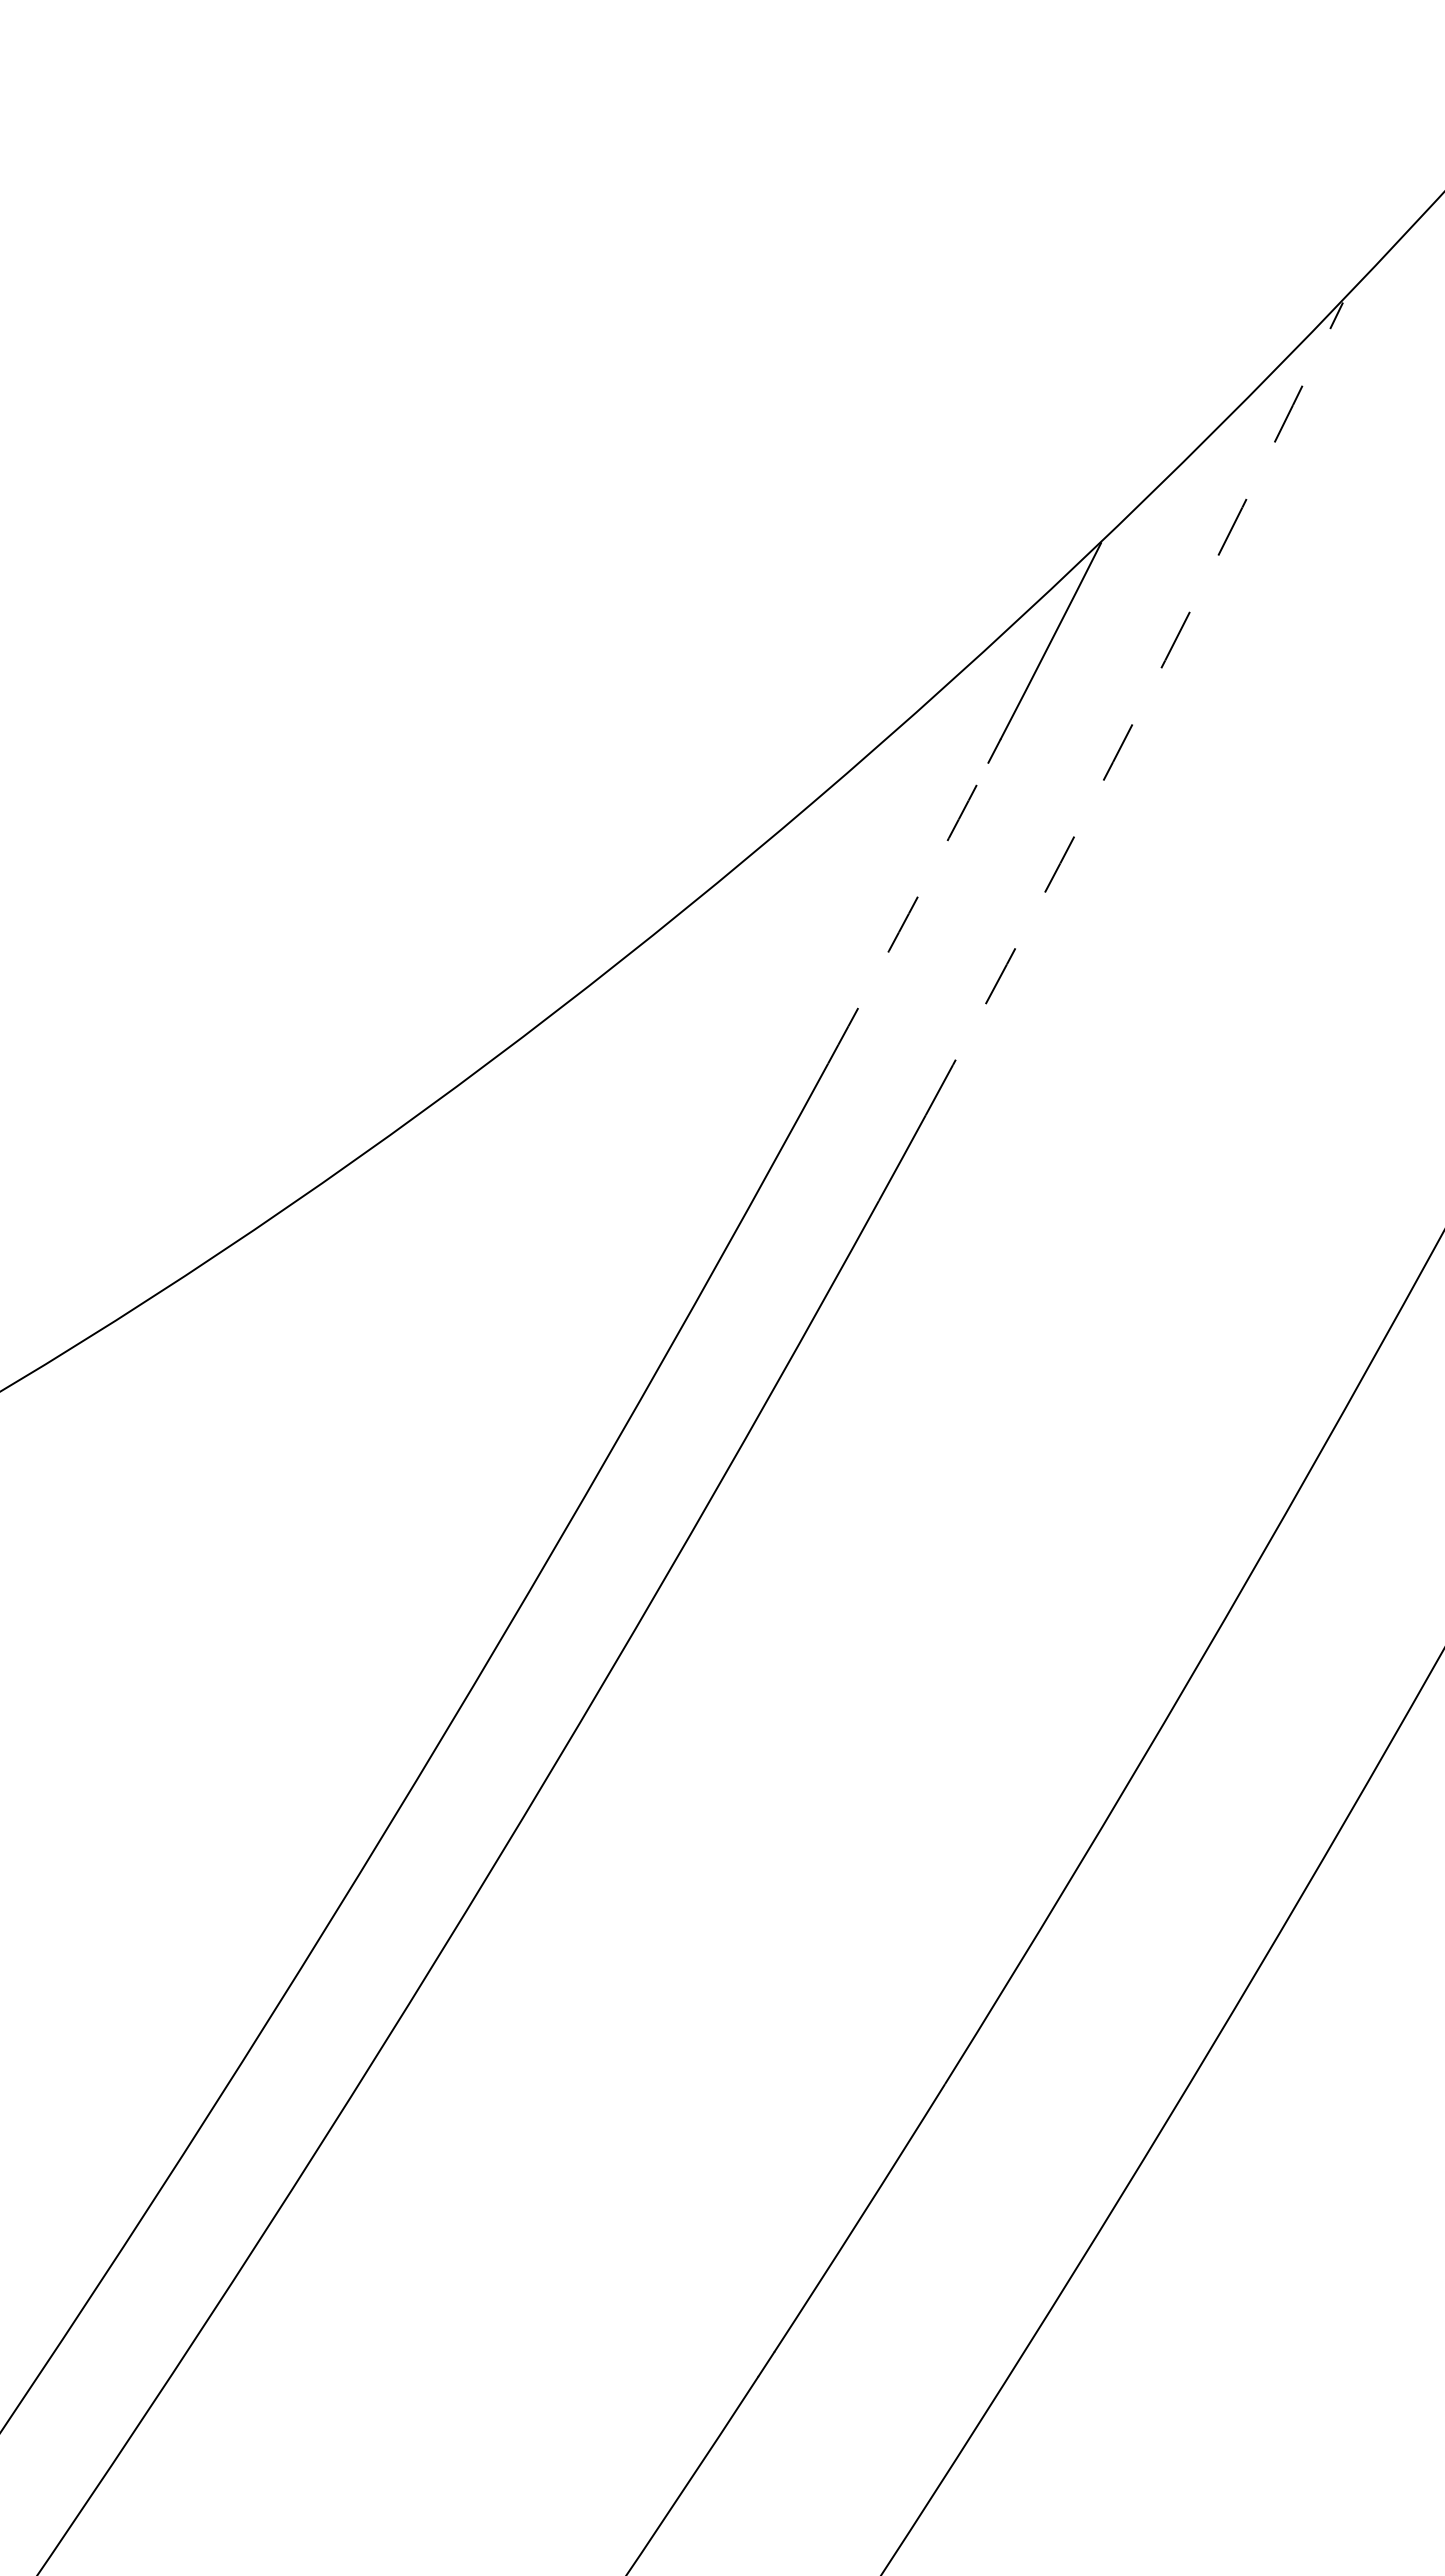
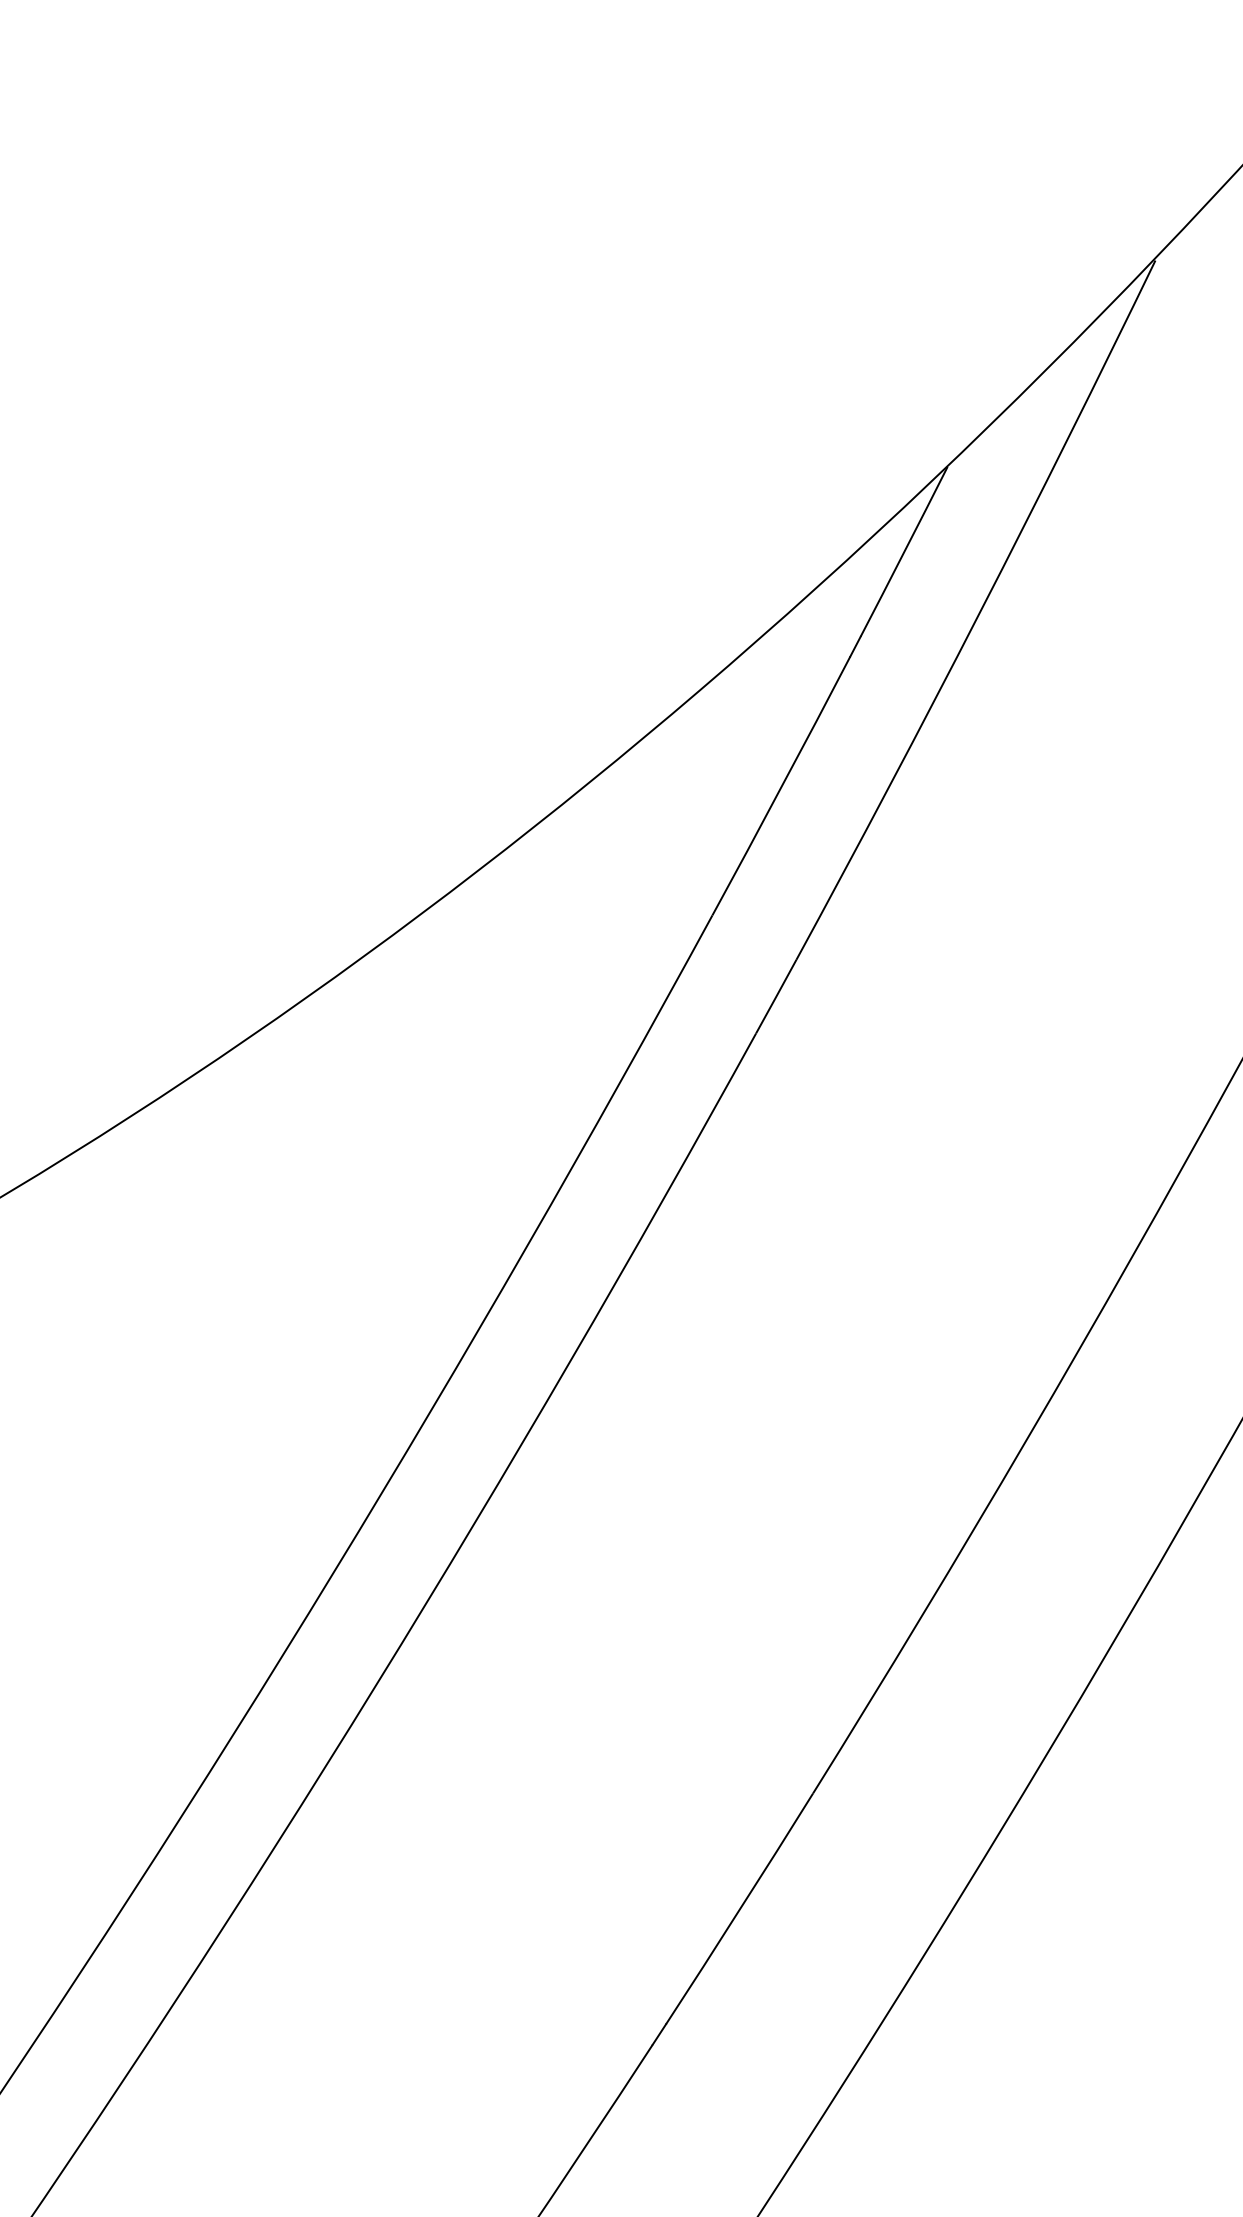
arc: (1139, 711) -> (980, 612), dashed -> solid
arc: (908, 913) -> (781, 786), dashed -> solid

